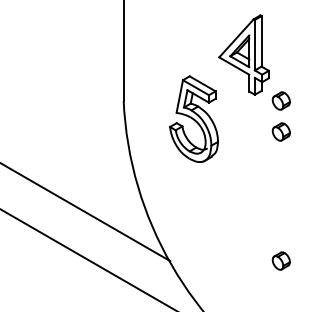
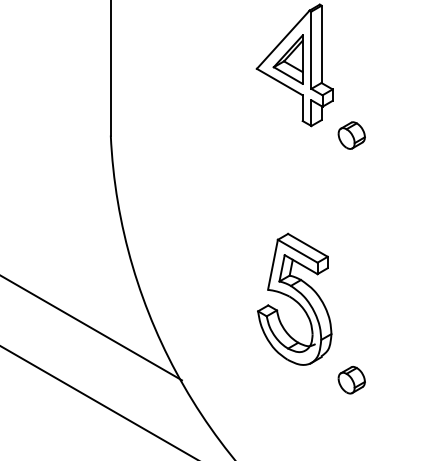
part: (194, 118) -> (295, 298), moved
part: (280, 131) -> (350, 182), removed

